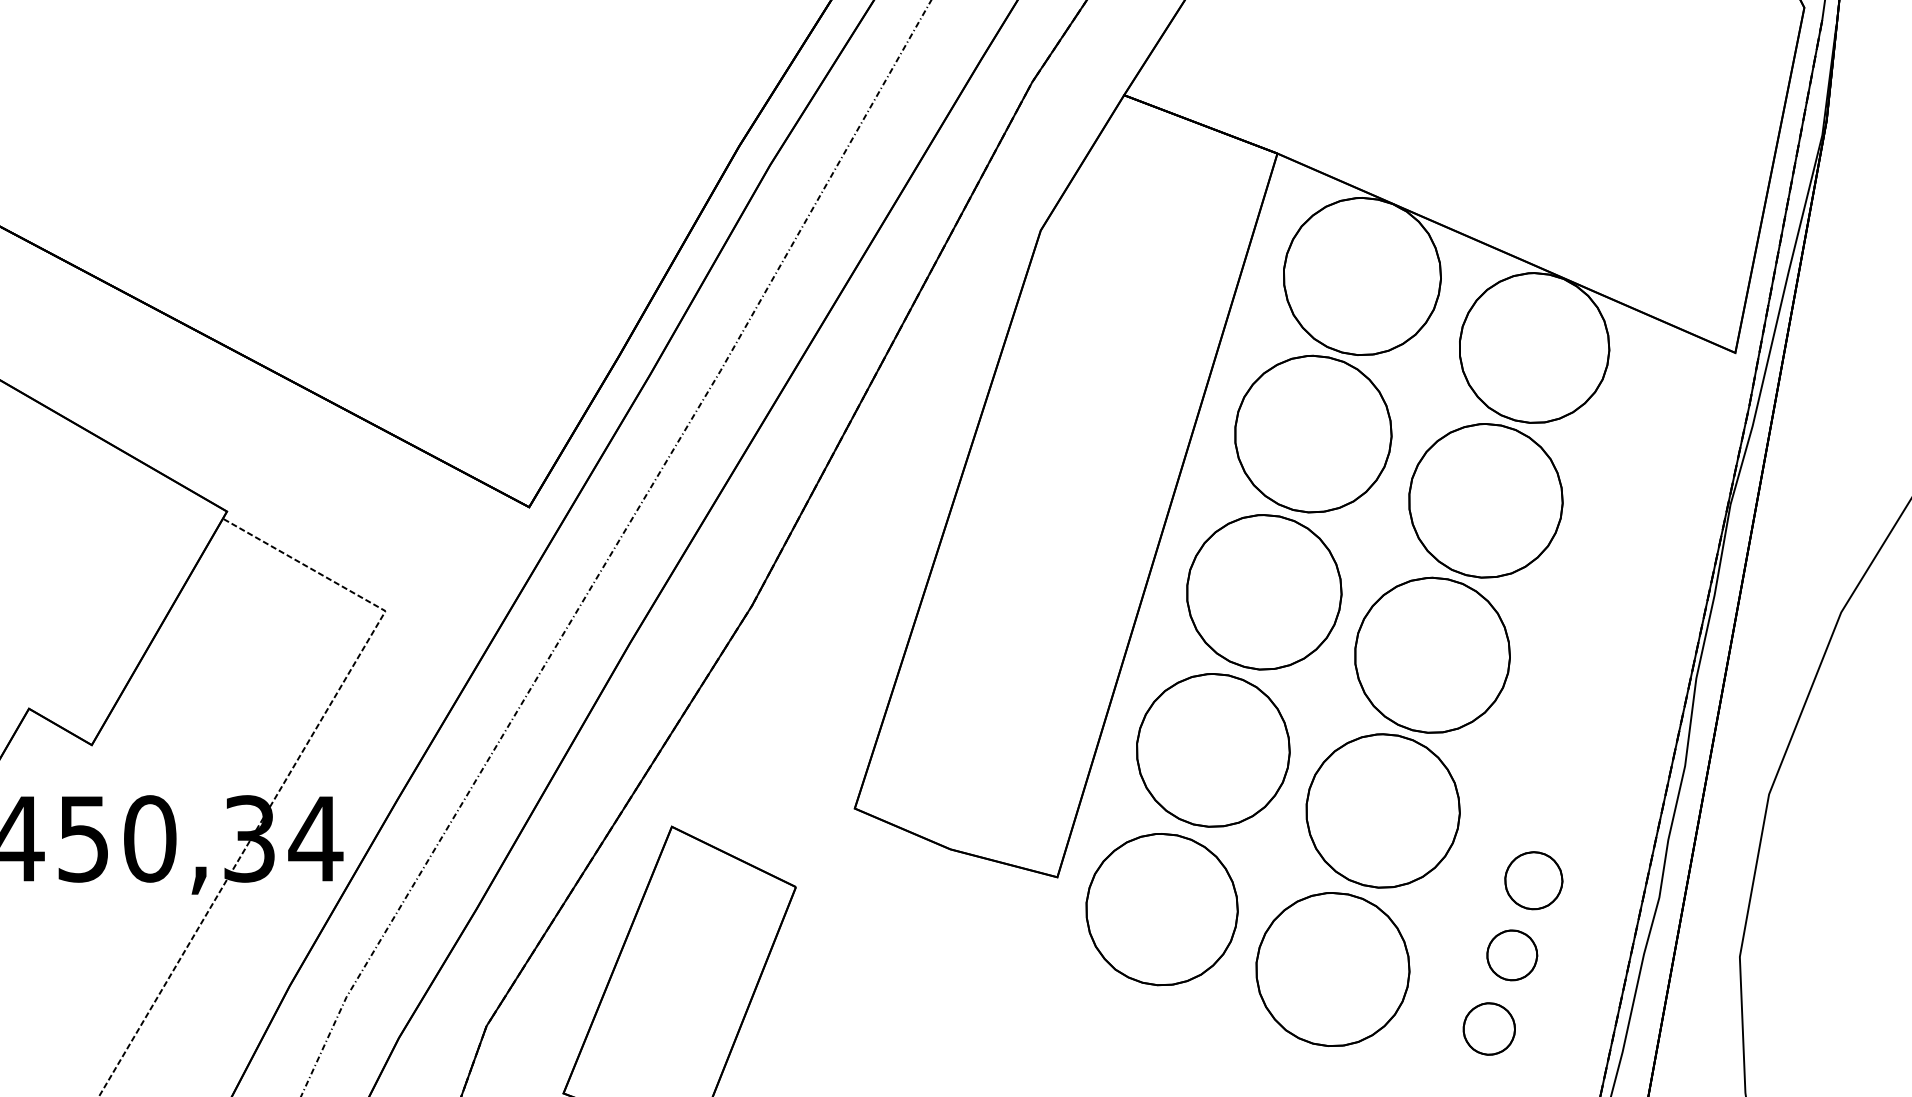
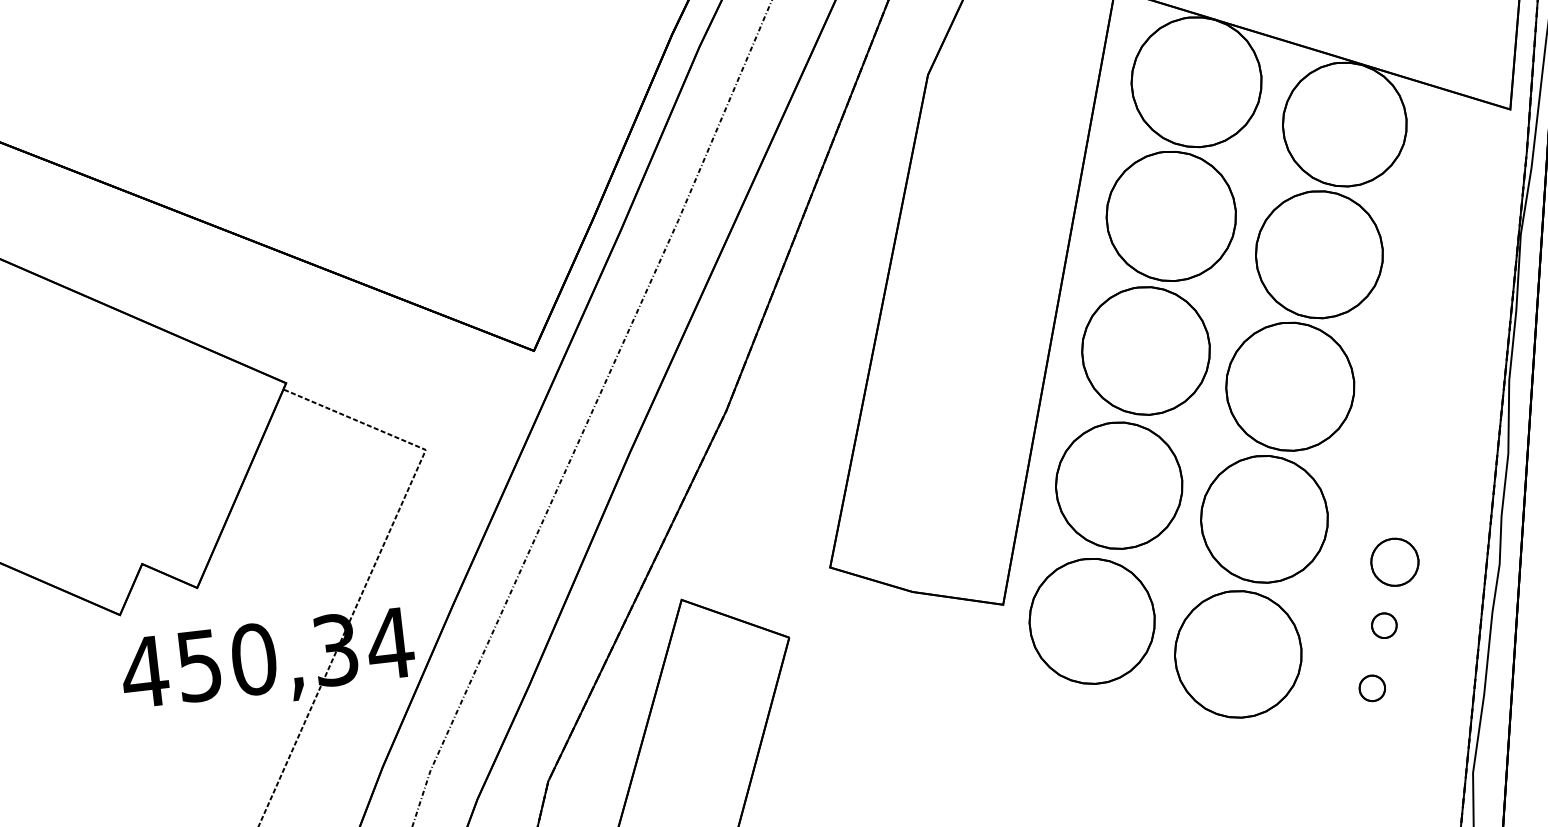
part: (1512, 955) -> (1384, 625), size x0.6
part: (1488, 1028) -> (1371, 688), size x0.6

